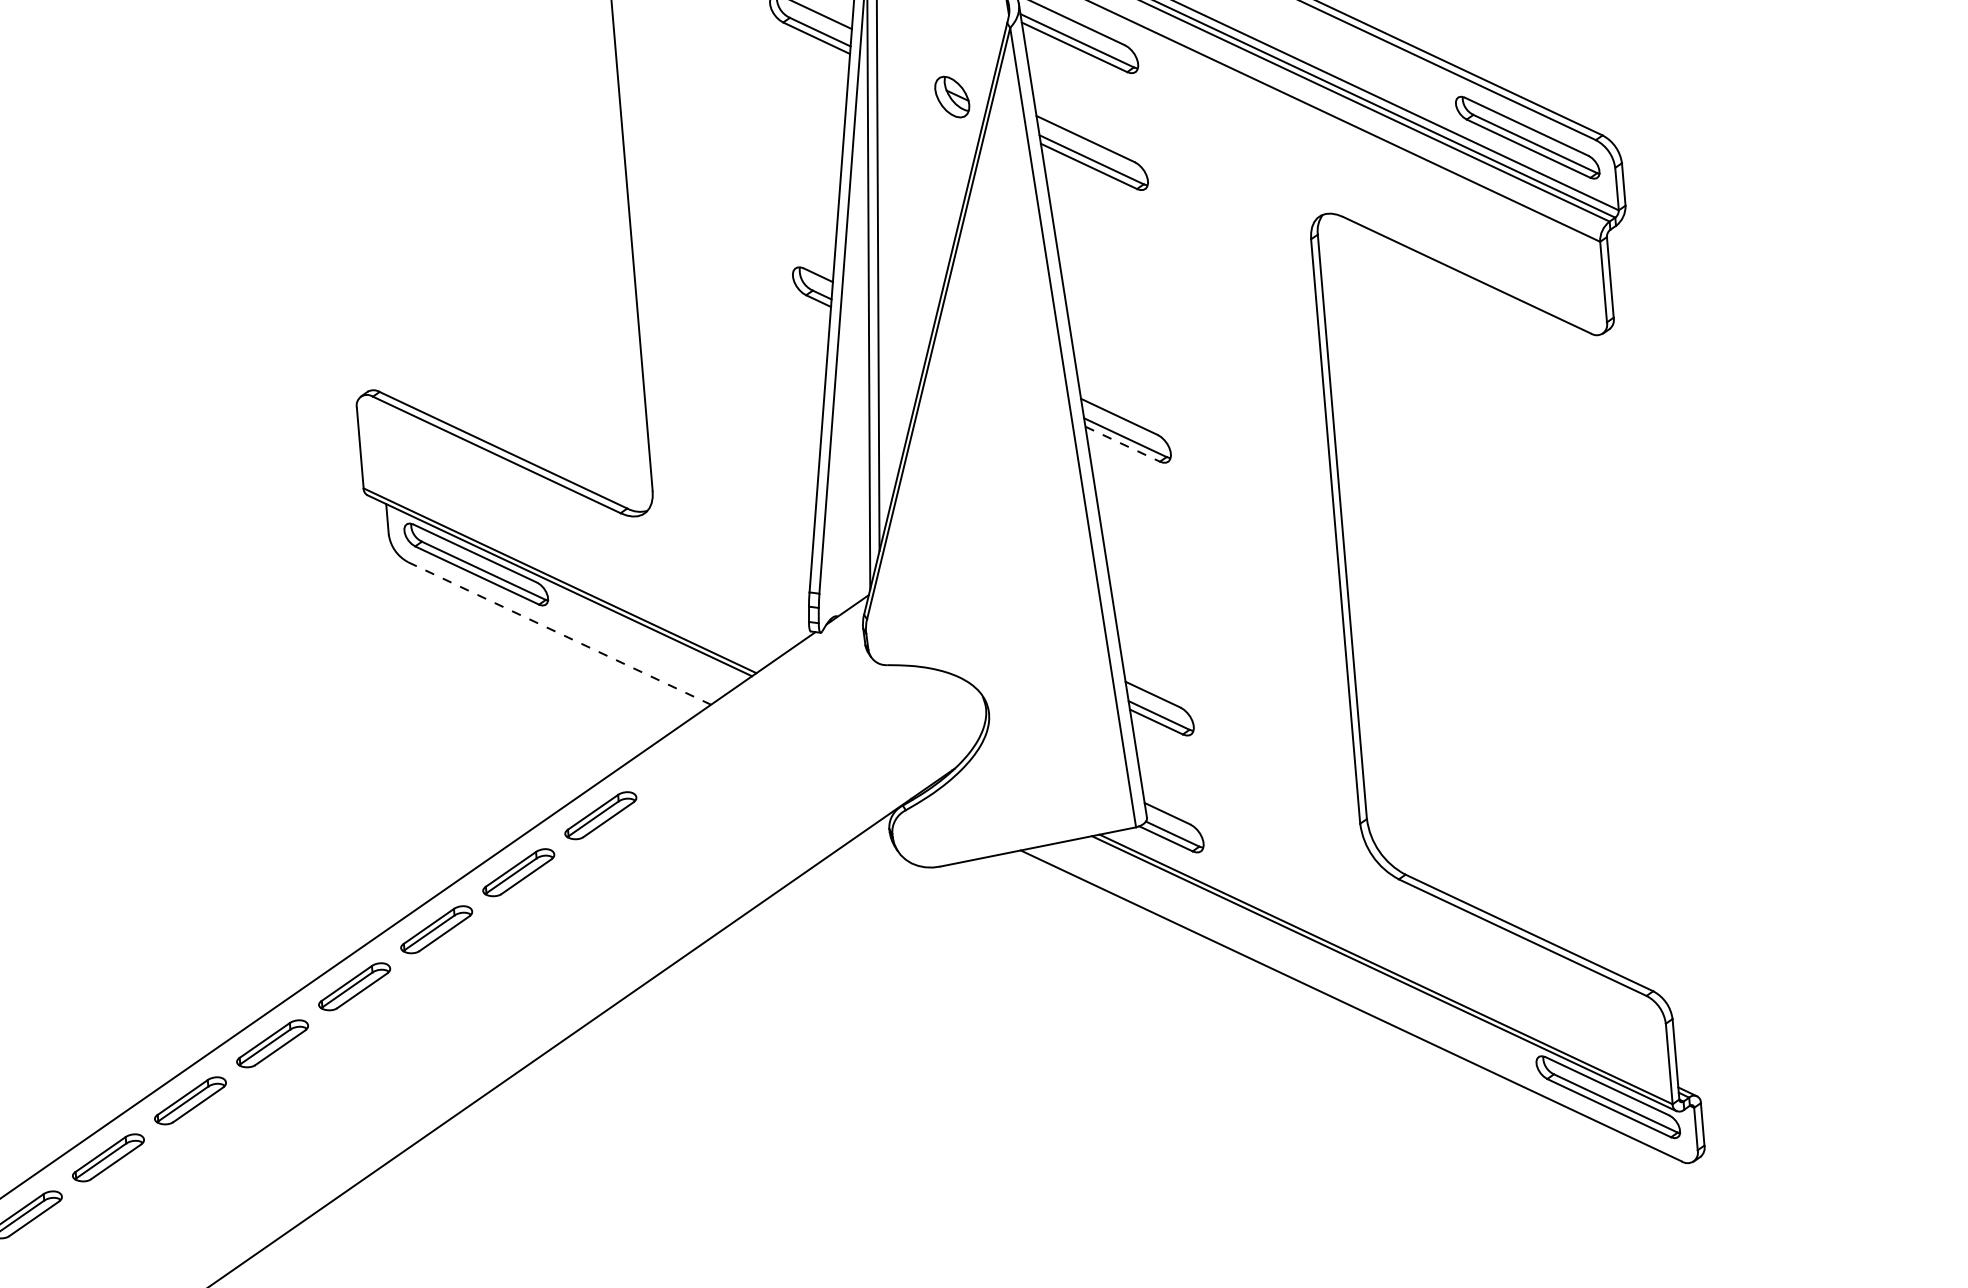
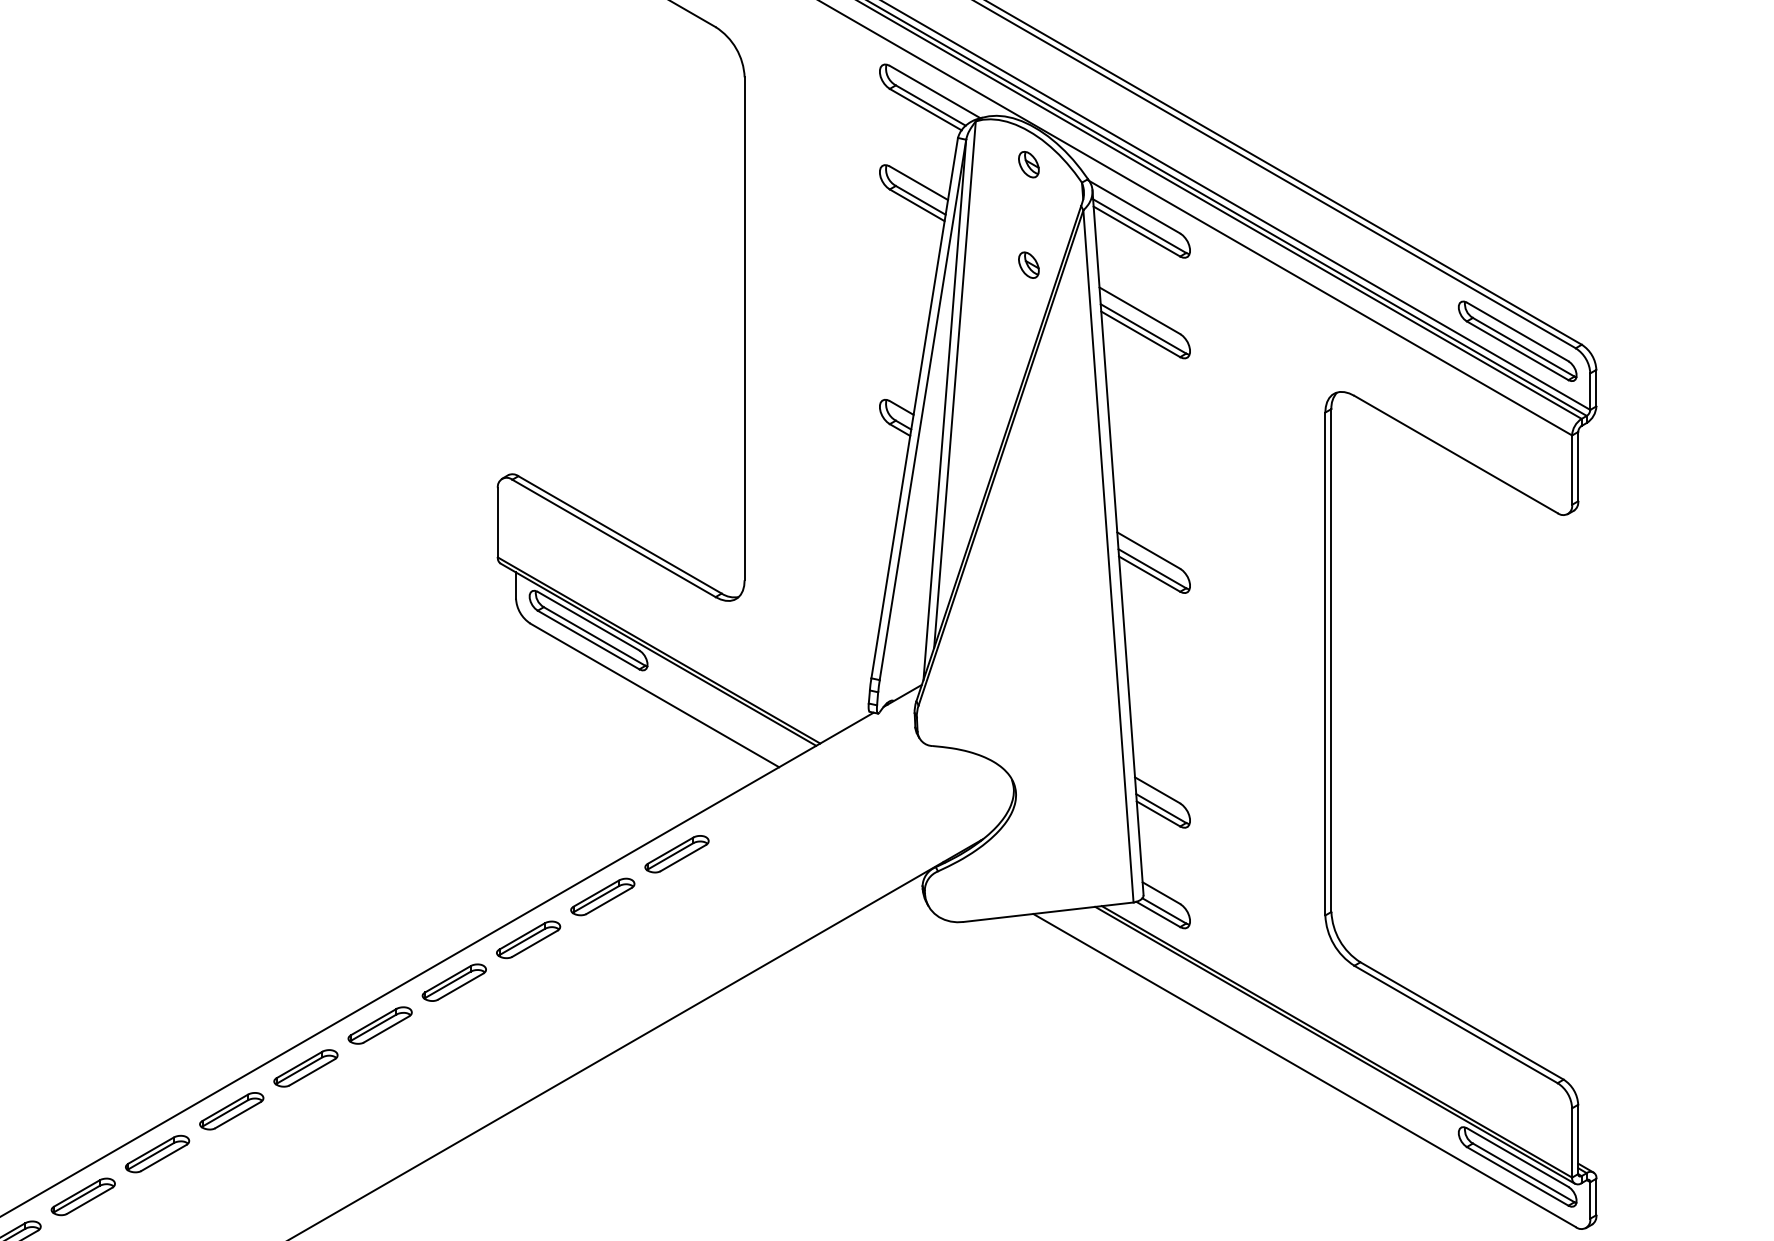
part: (951, 96) -> (1028, 264), size x0.71
line: (1123, 444) -> (1150, 574), dashed -> solid
line: (559, 633) -> (654, 695), dashed -> solid

